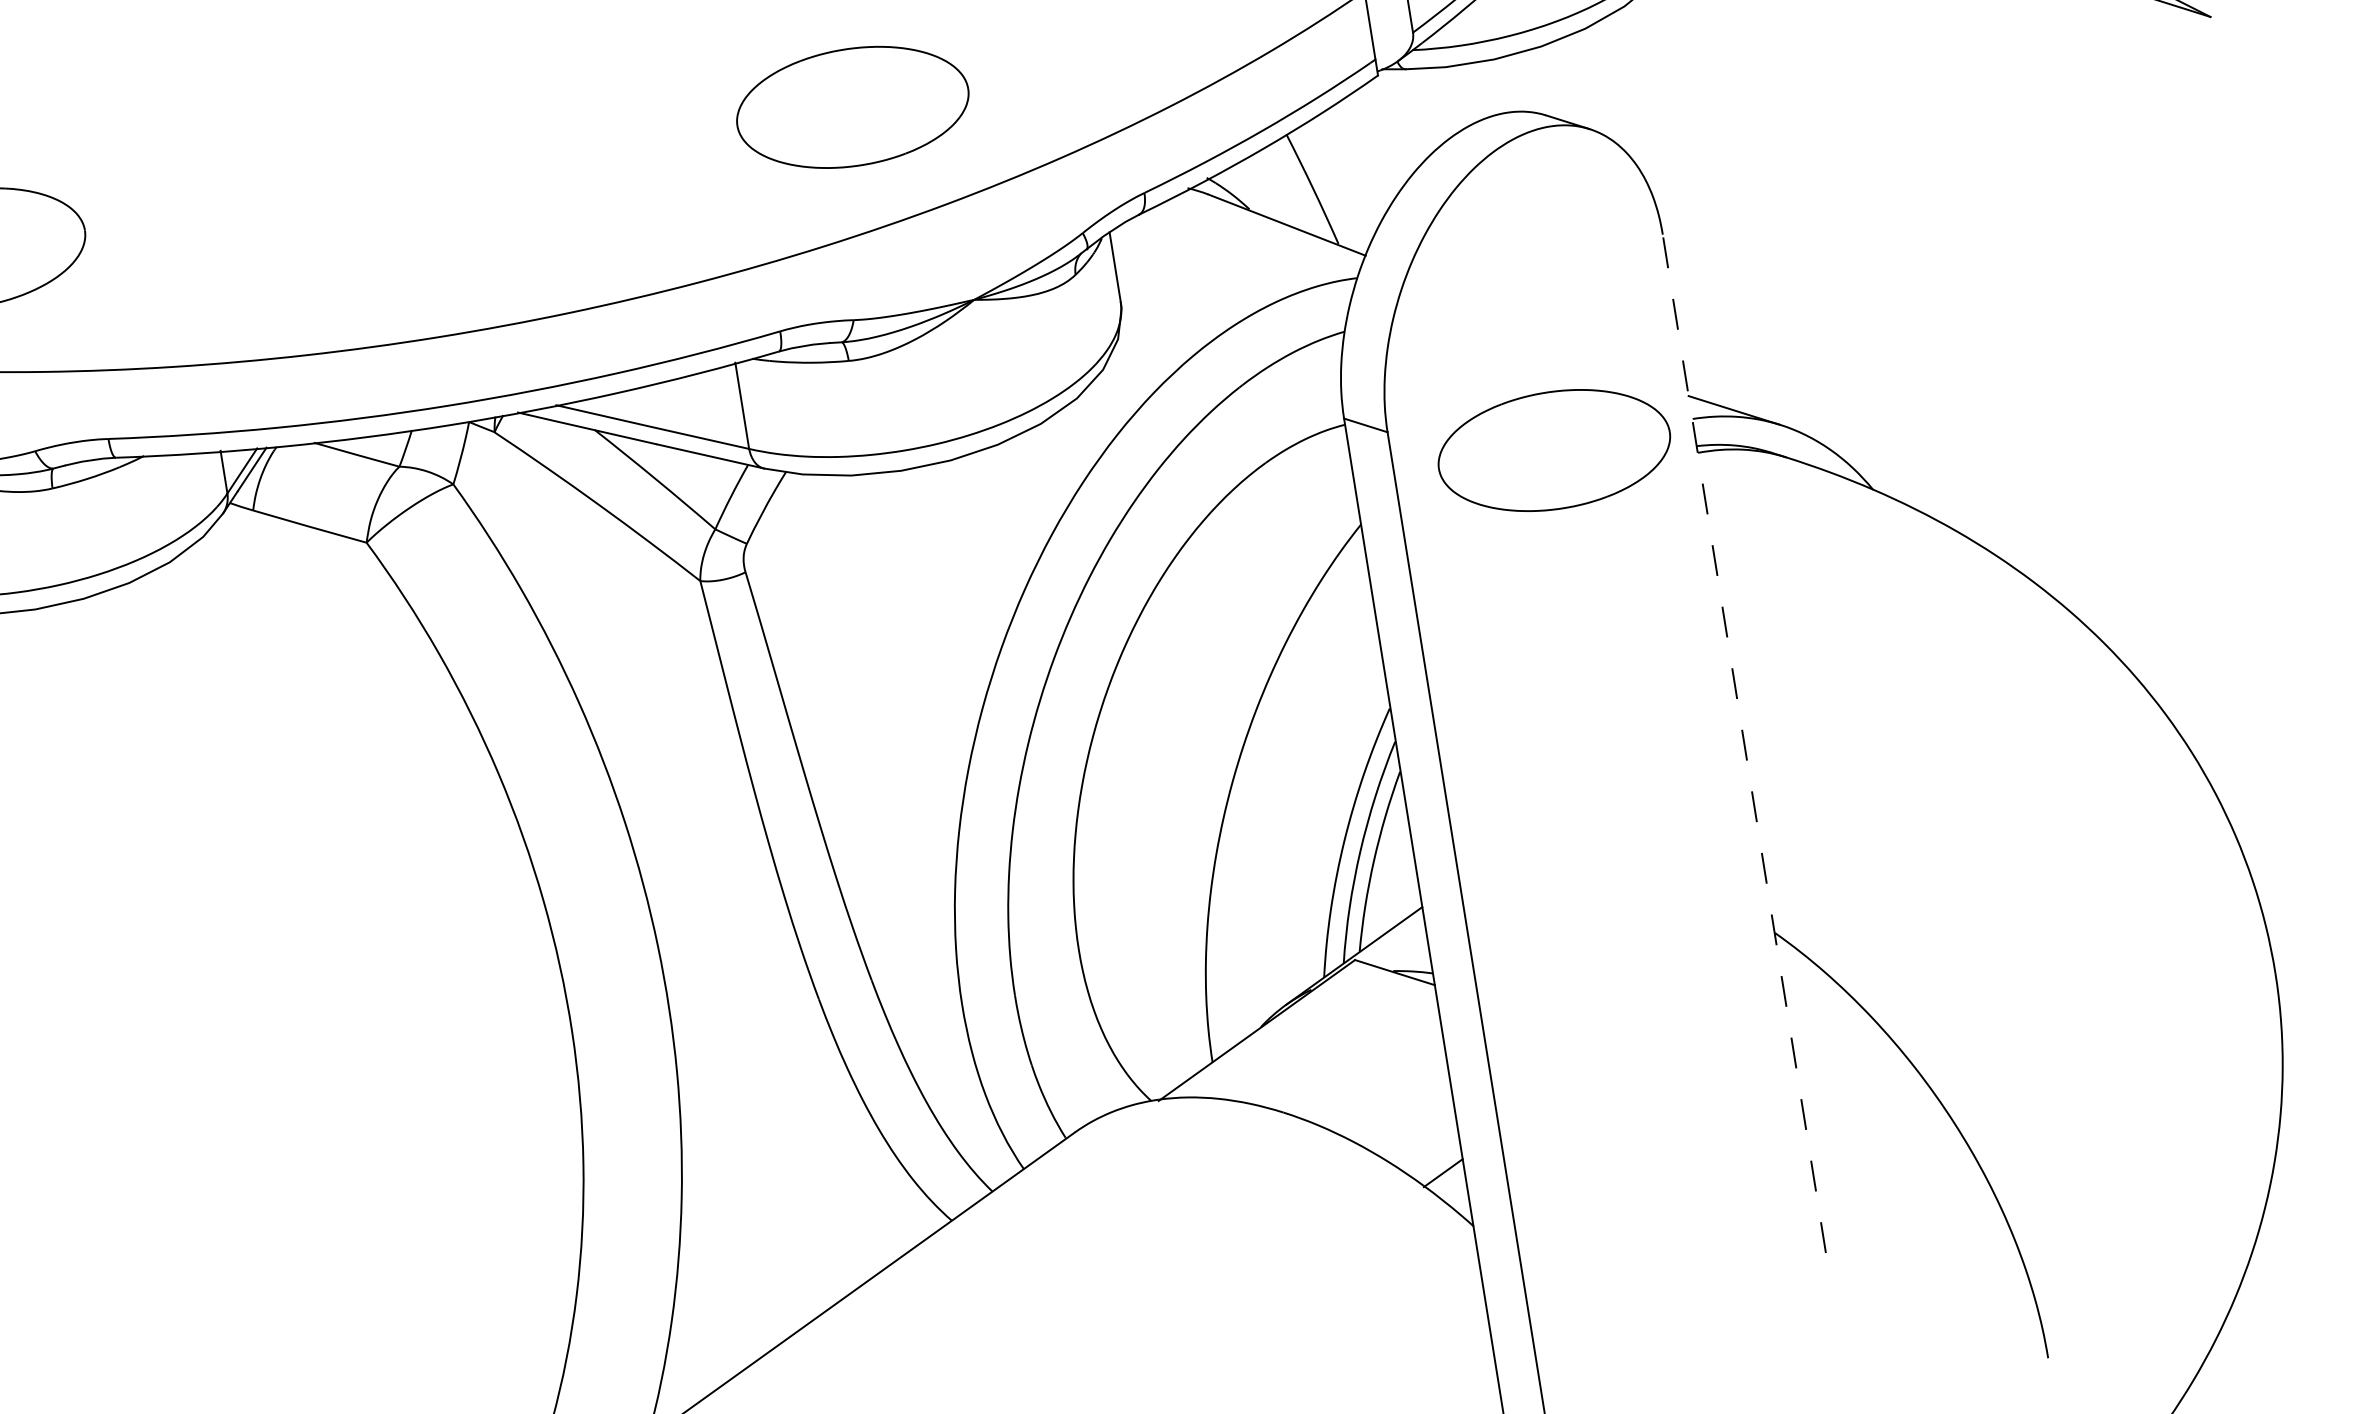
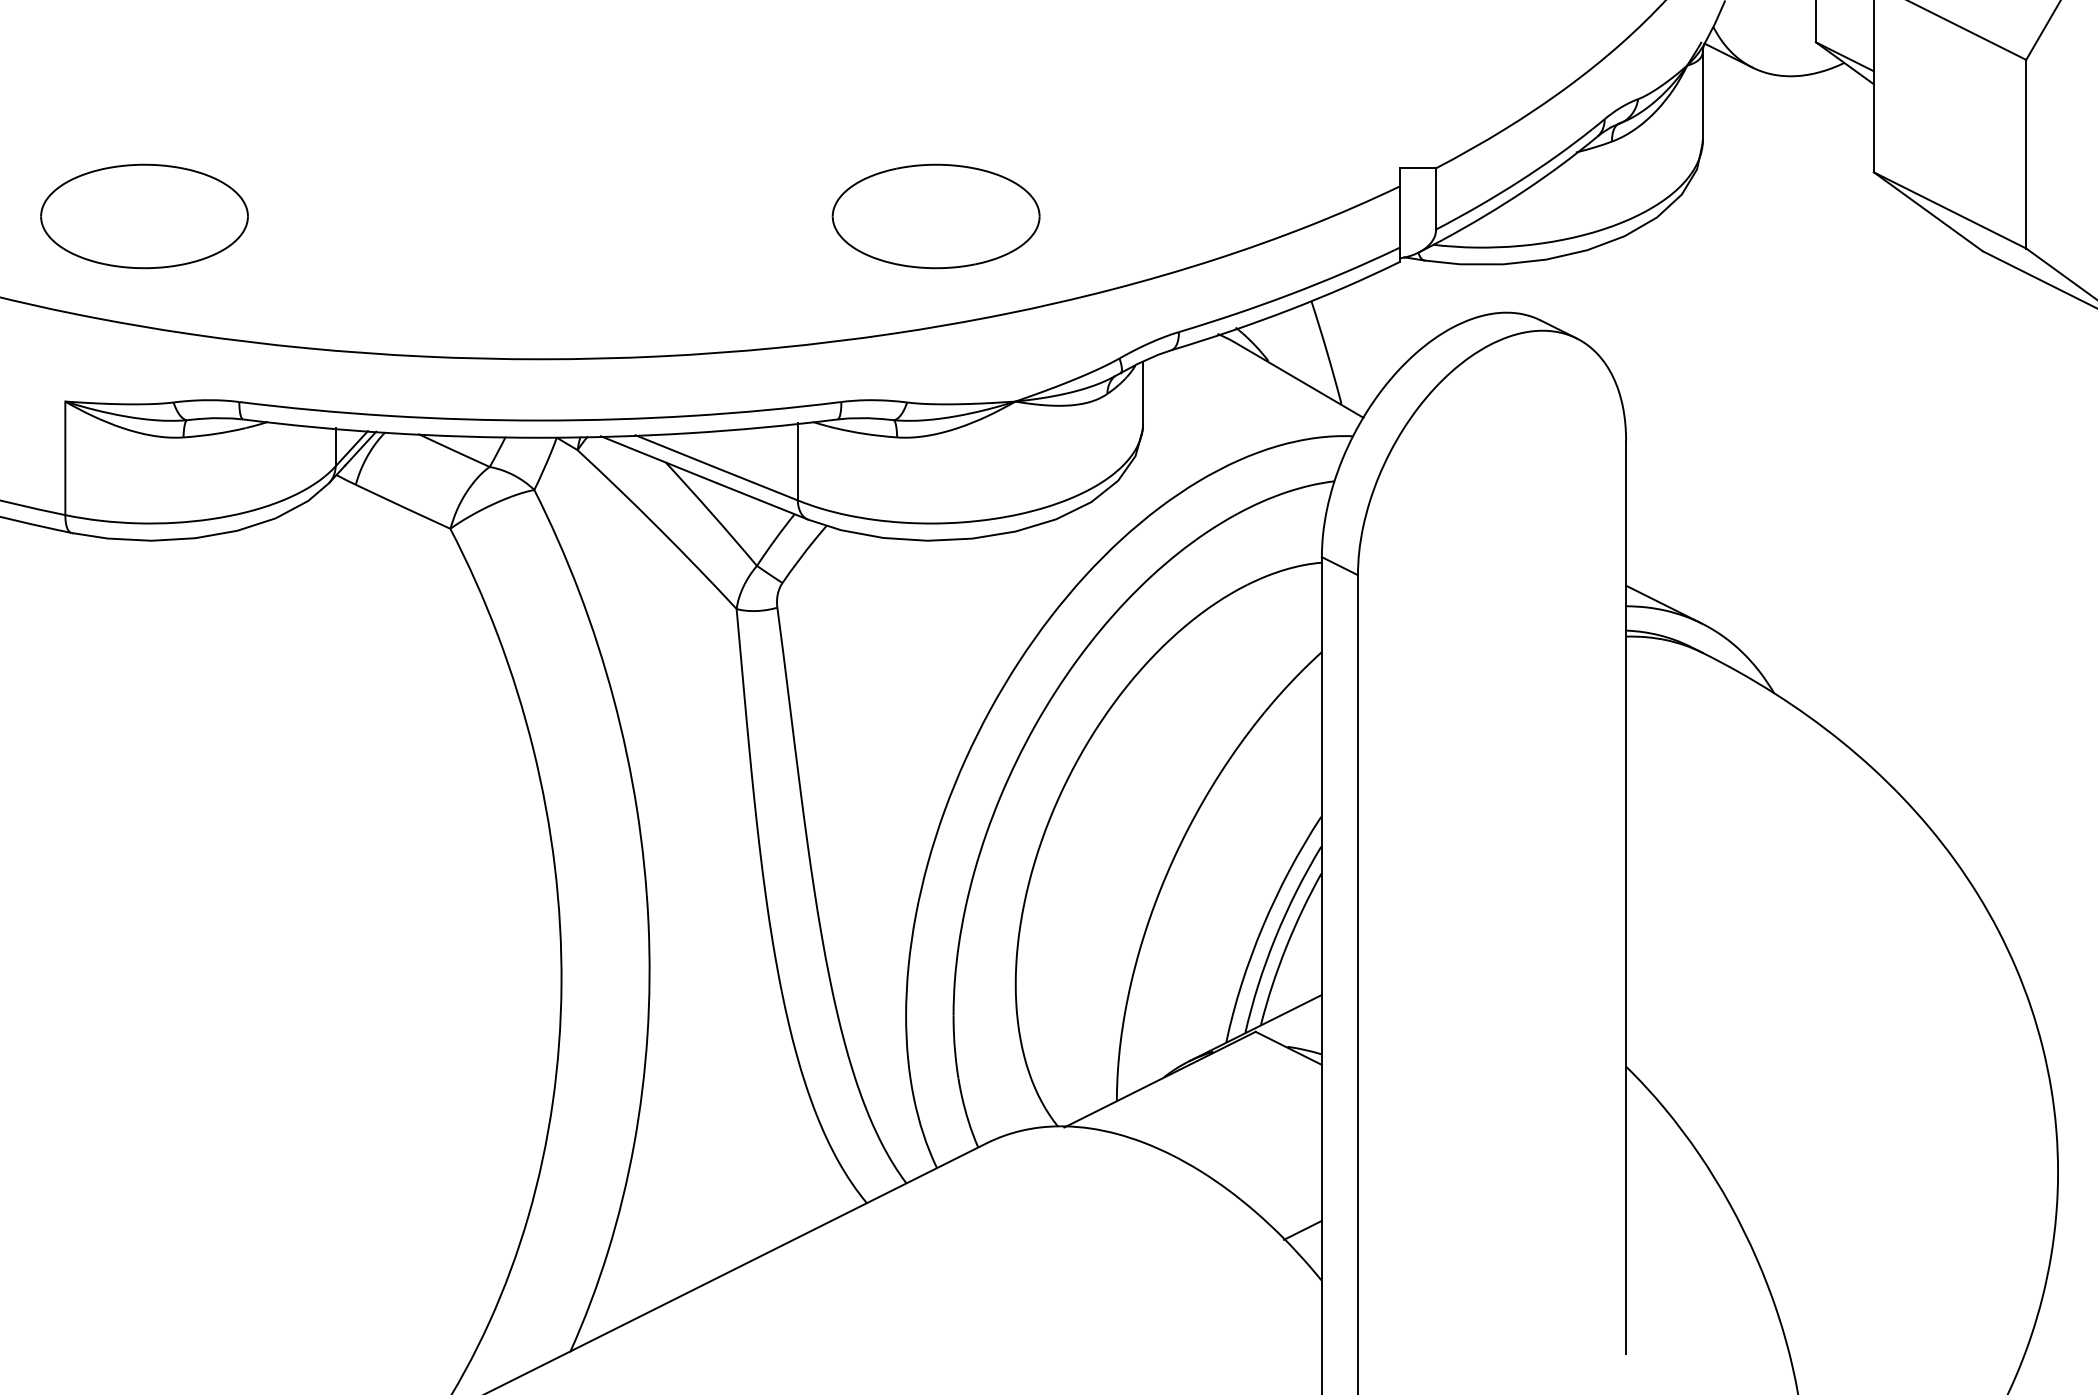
part: (1553, 450) -> (1500, 614), removed
line: (1744, 742) -> (1626, 896), dashed -> solid

